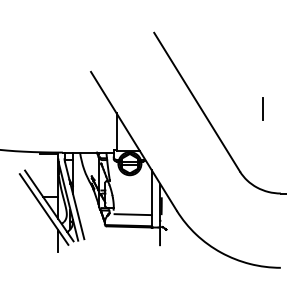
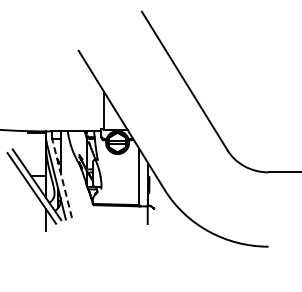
line: (262, 108) -> (250, 87), removed
line: (74, 200) -> (62, 179), solid -> dashed
line: (132, 214) -> (120, 193), removed

